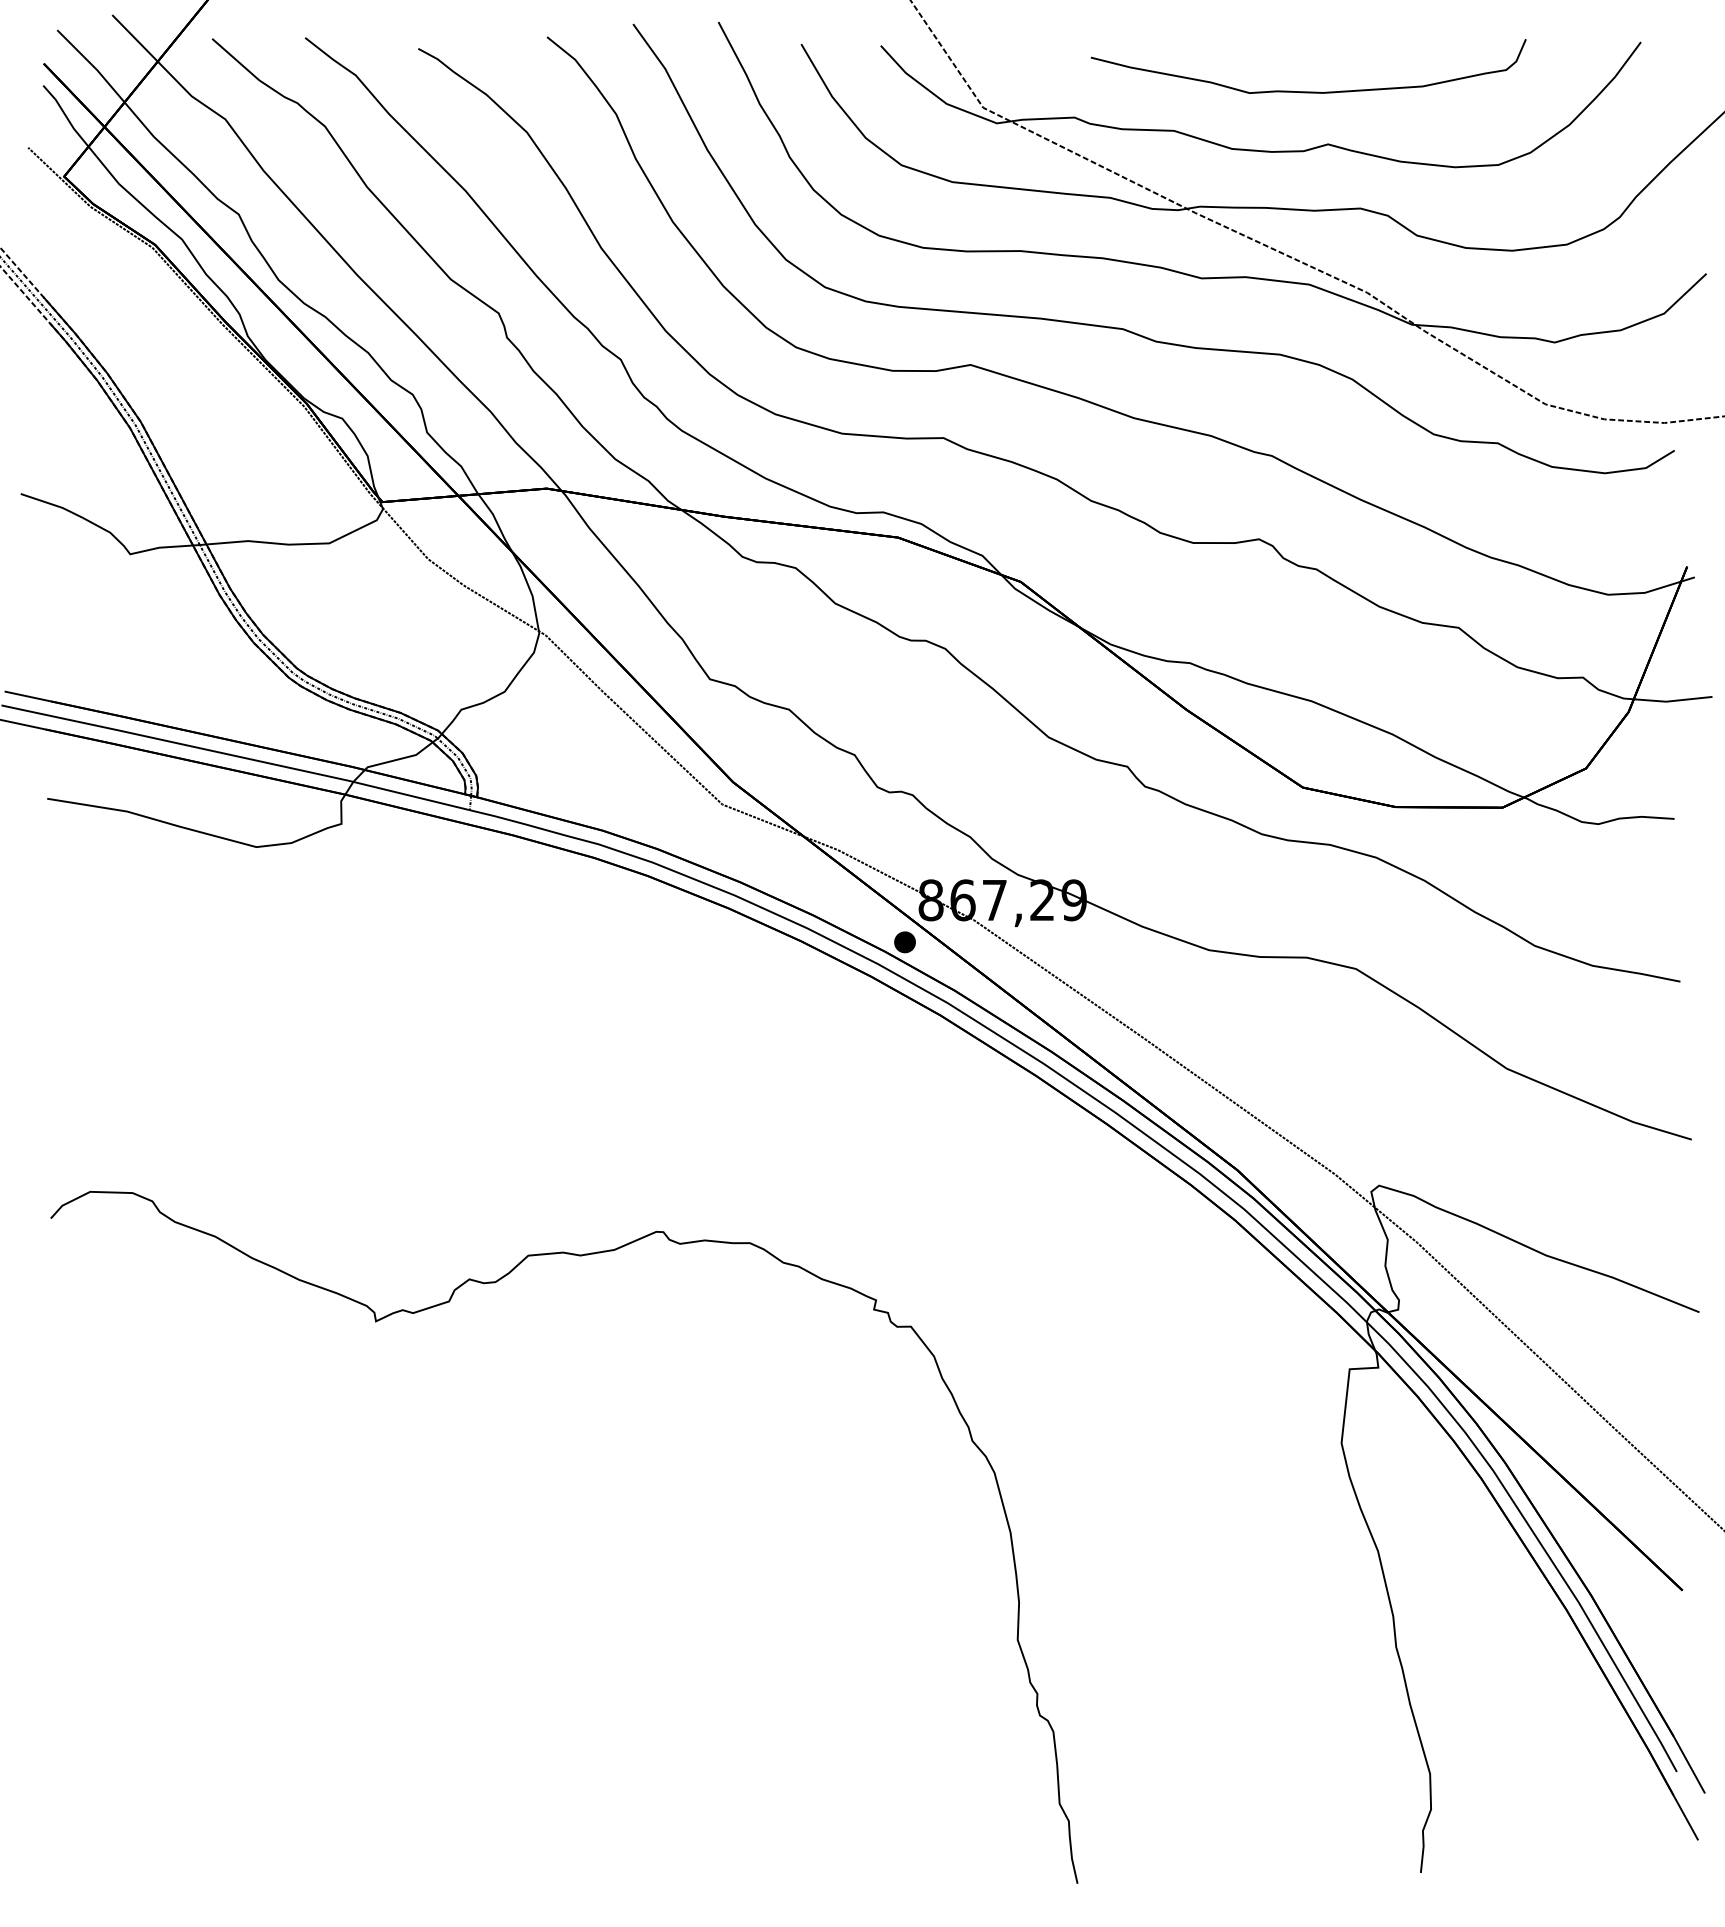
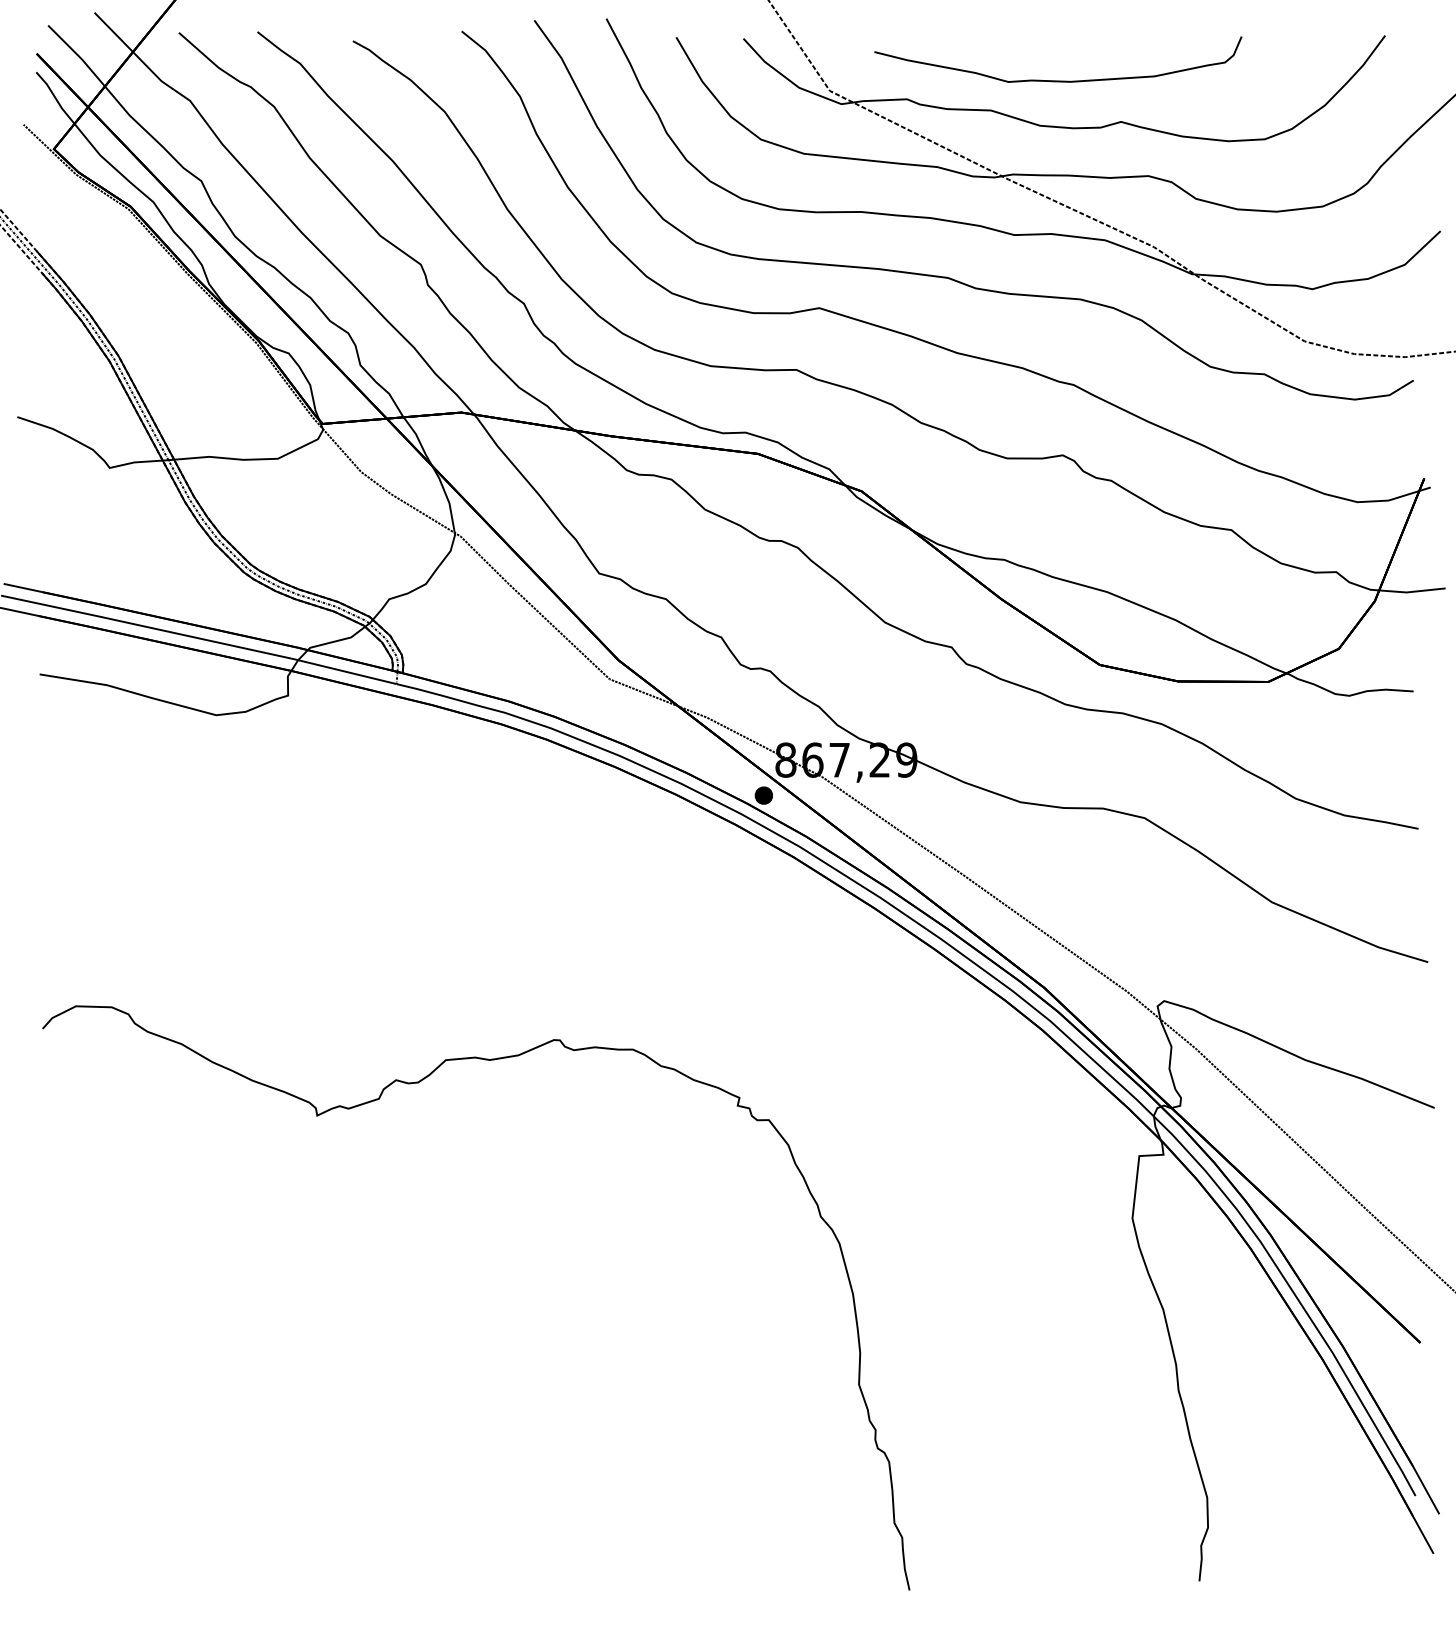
part: (1308, 91) -> (1058, 80), moved

